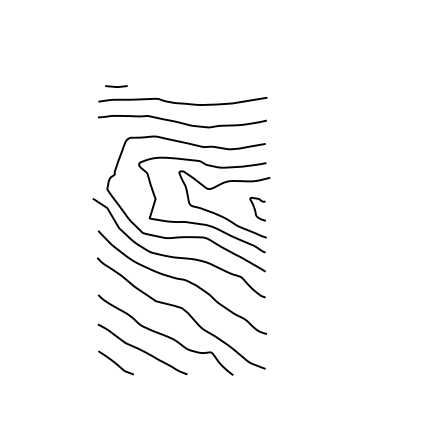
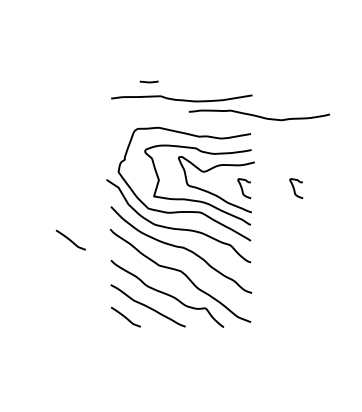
line: (115, 85) -> (148, 81), moved
curve: (181, 121) -> (258, 115), moved
curve: (318, 210) -> (295, 189), added
curve: (49, 270) -> (70, 239), added

